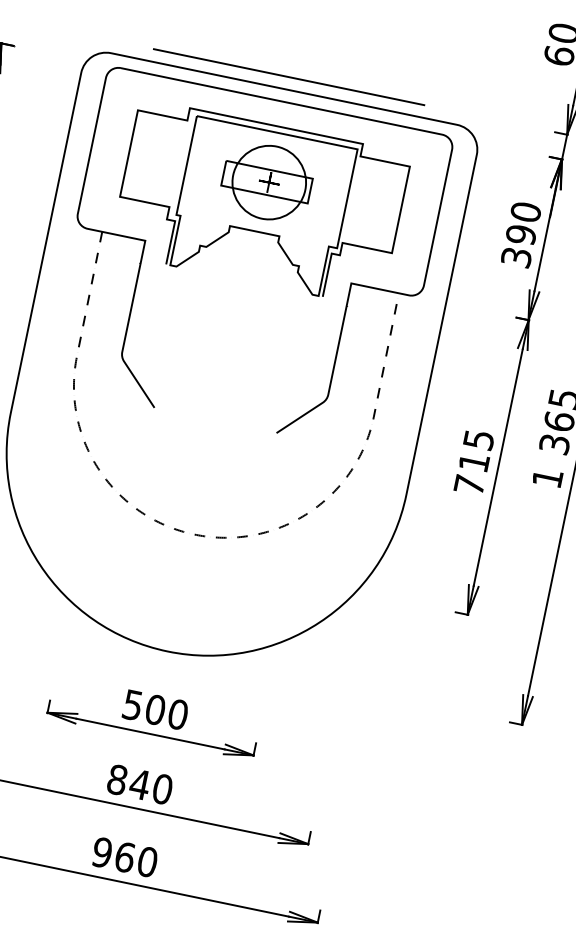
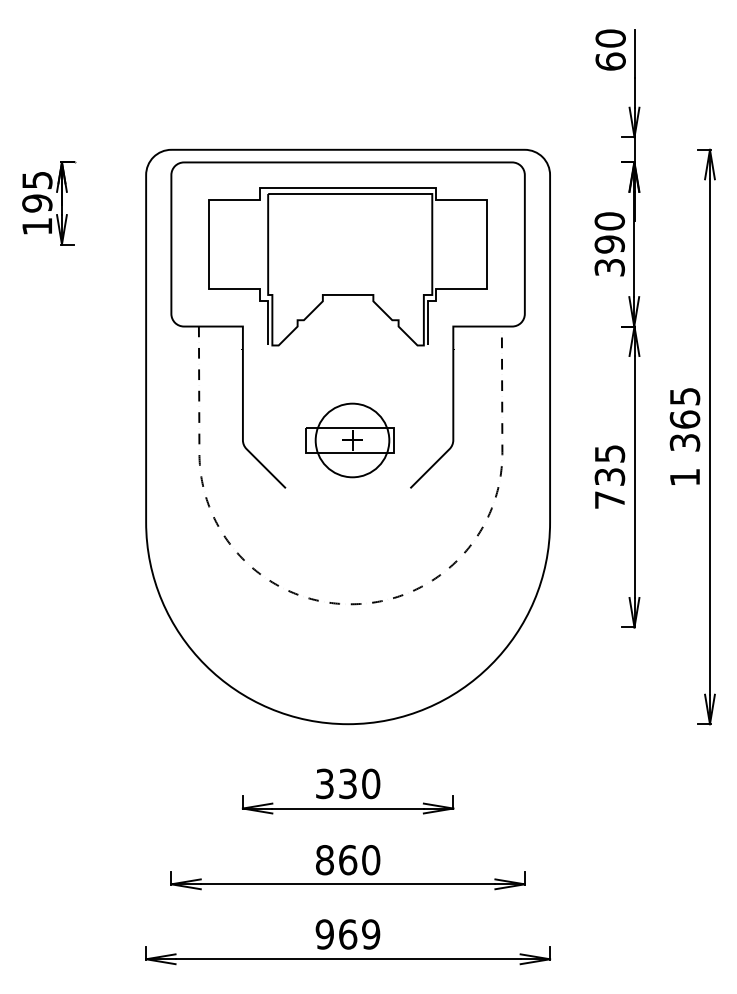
line: (289, 76) -> (350, 136), removed
part: (266, 182) -> (349, 440), moved
text: (473, 461) -> (609, 476), 715 -> 735
text: (145, 707) -> (337, 783), 500 -> 330
text: (139, 784) -> (347, 860), 840 -> 860
text: (147, 862) -> (371, 934), 960 -> 969

